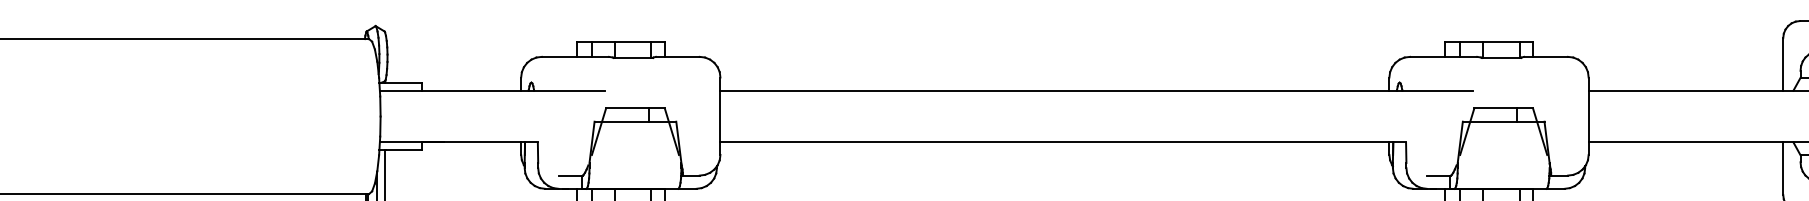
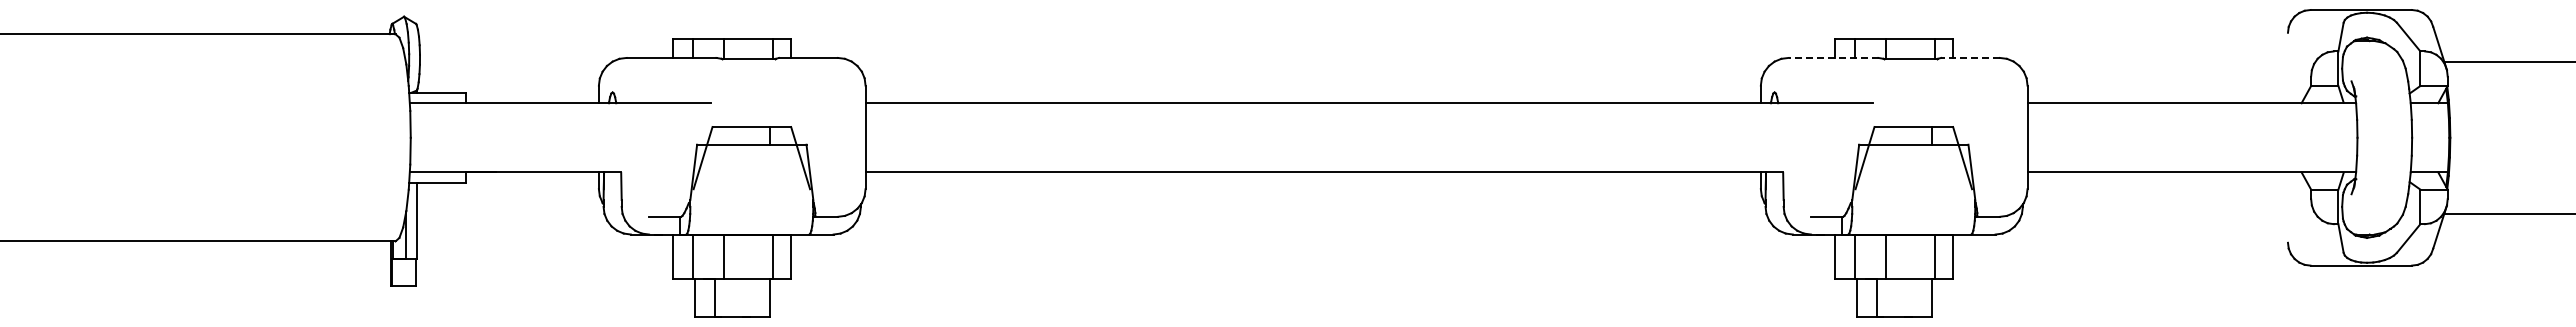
line: (1443, 56) -> (1833, 57), solid -> dashed
line: (1545, 56) -> (1969, 57), solid -> dashed
line: (1782, 64) -> (2287, 67), removed
line: (1782, 168) -> (2287, 207), removed

